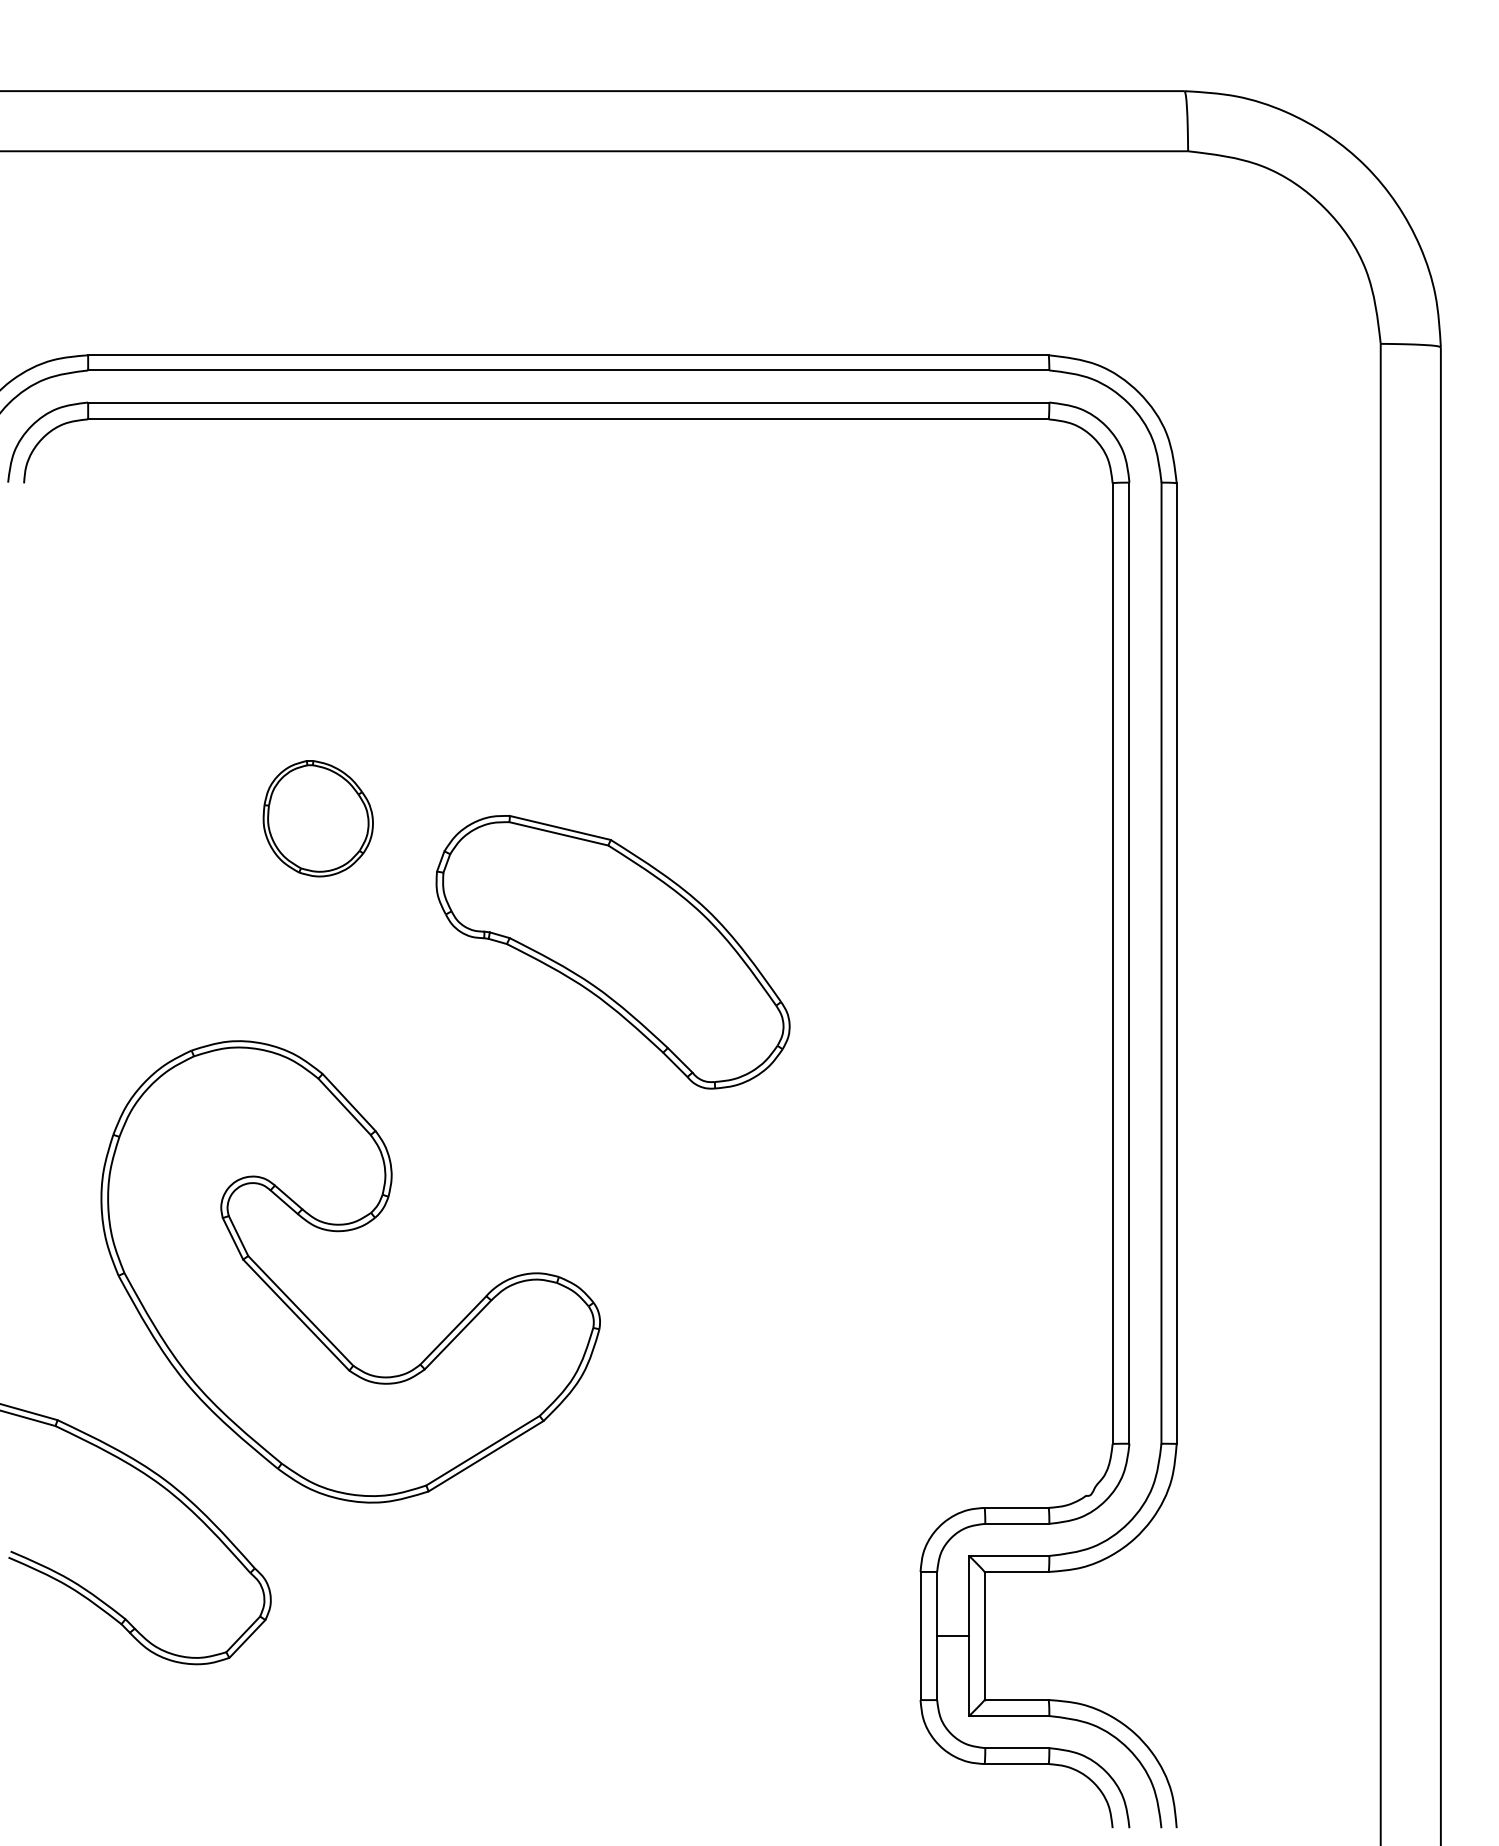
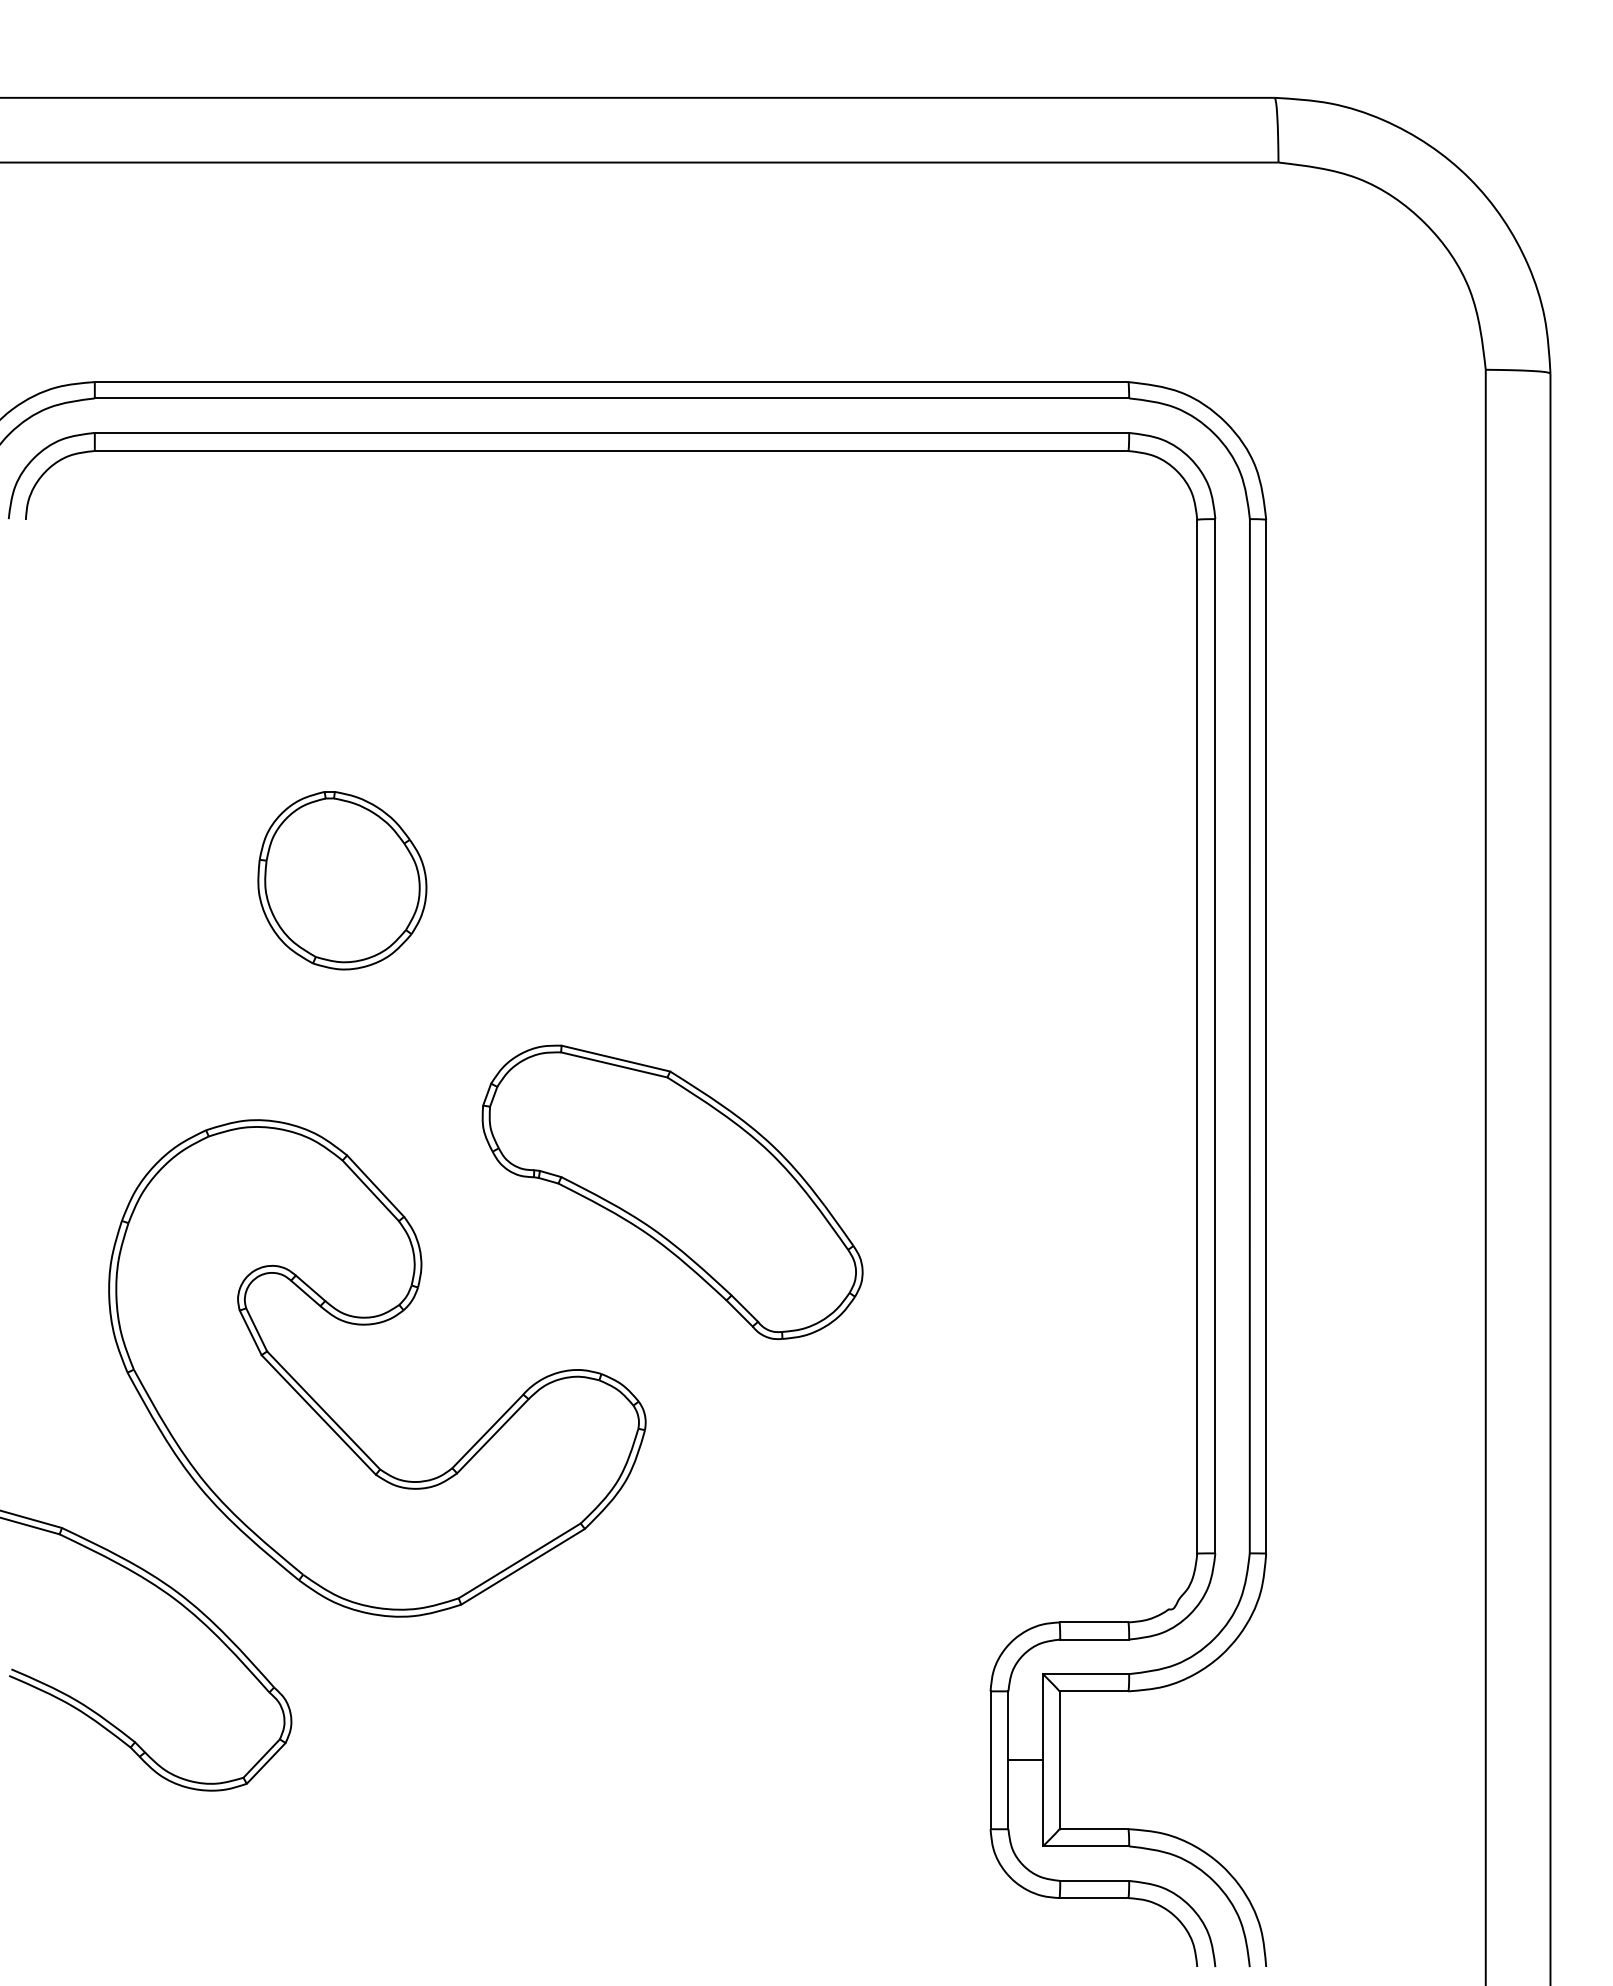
part: (318, 818) -> (342, 880), size x1.43
part: (612, 951) -> (671, 1191), moved

